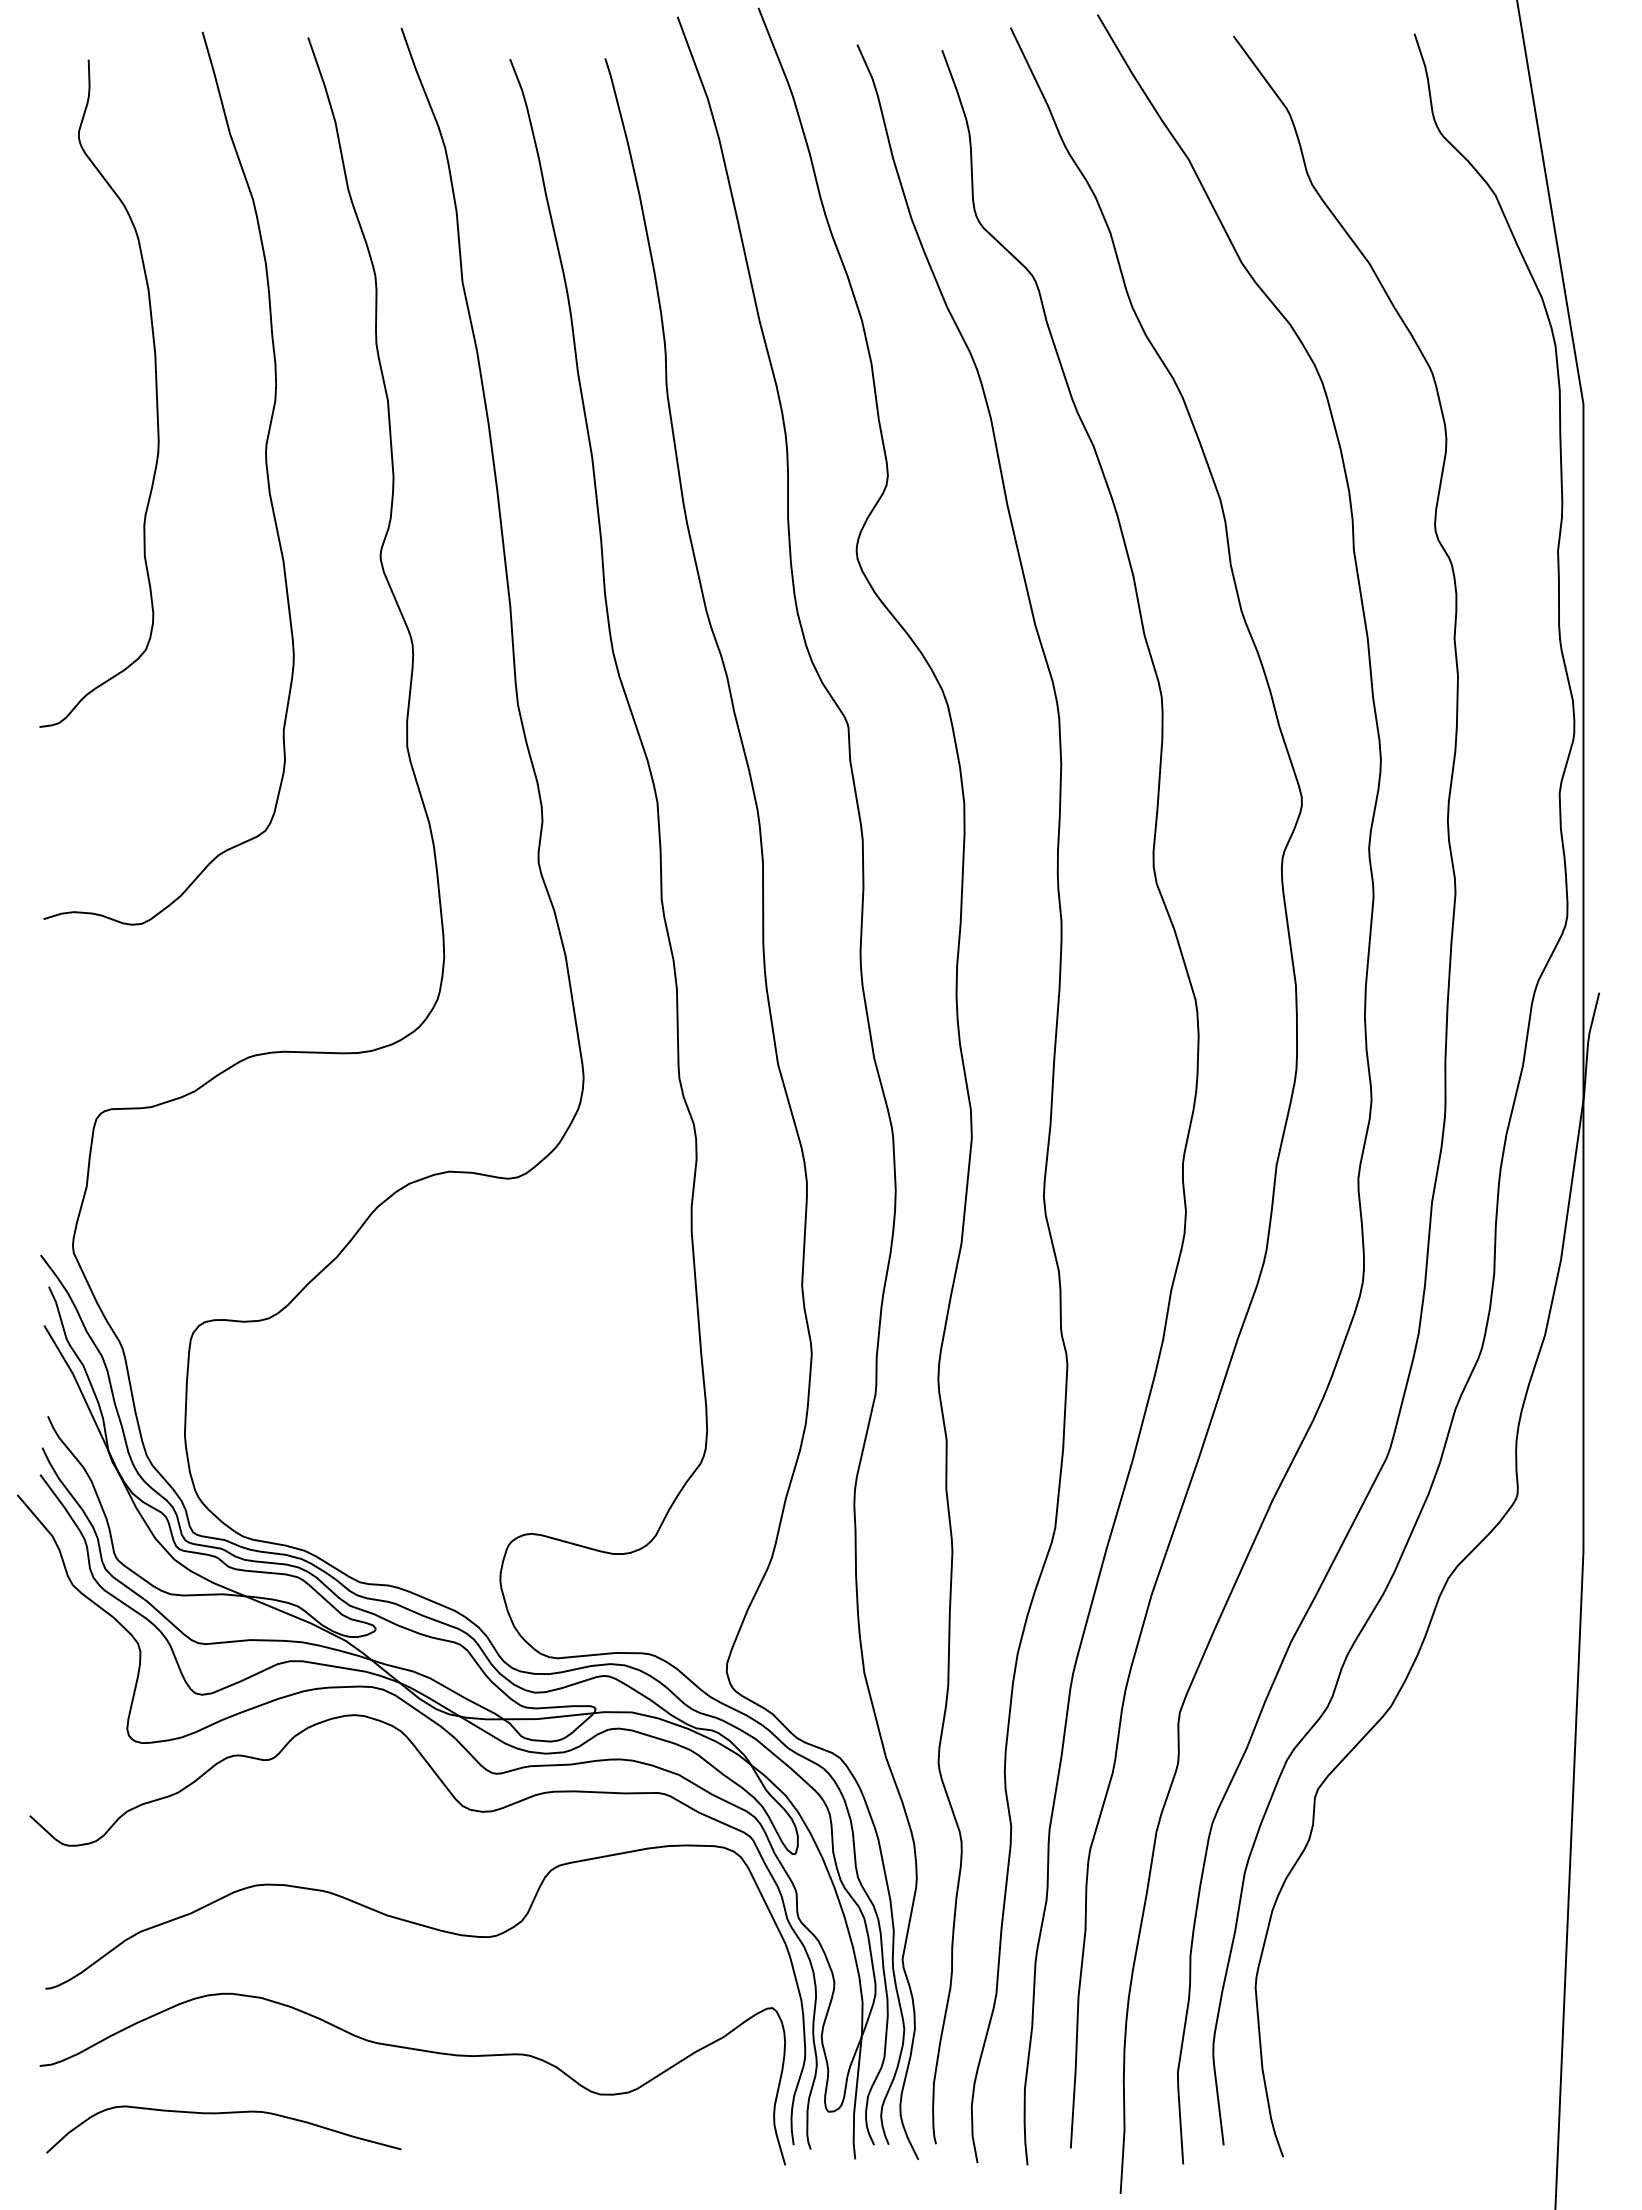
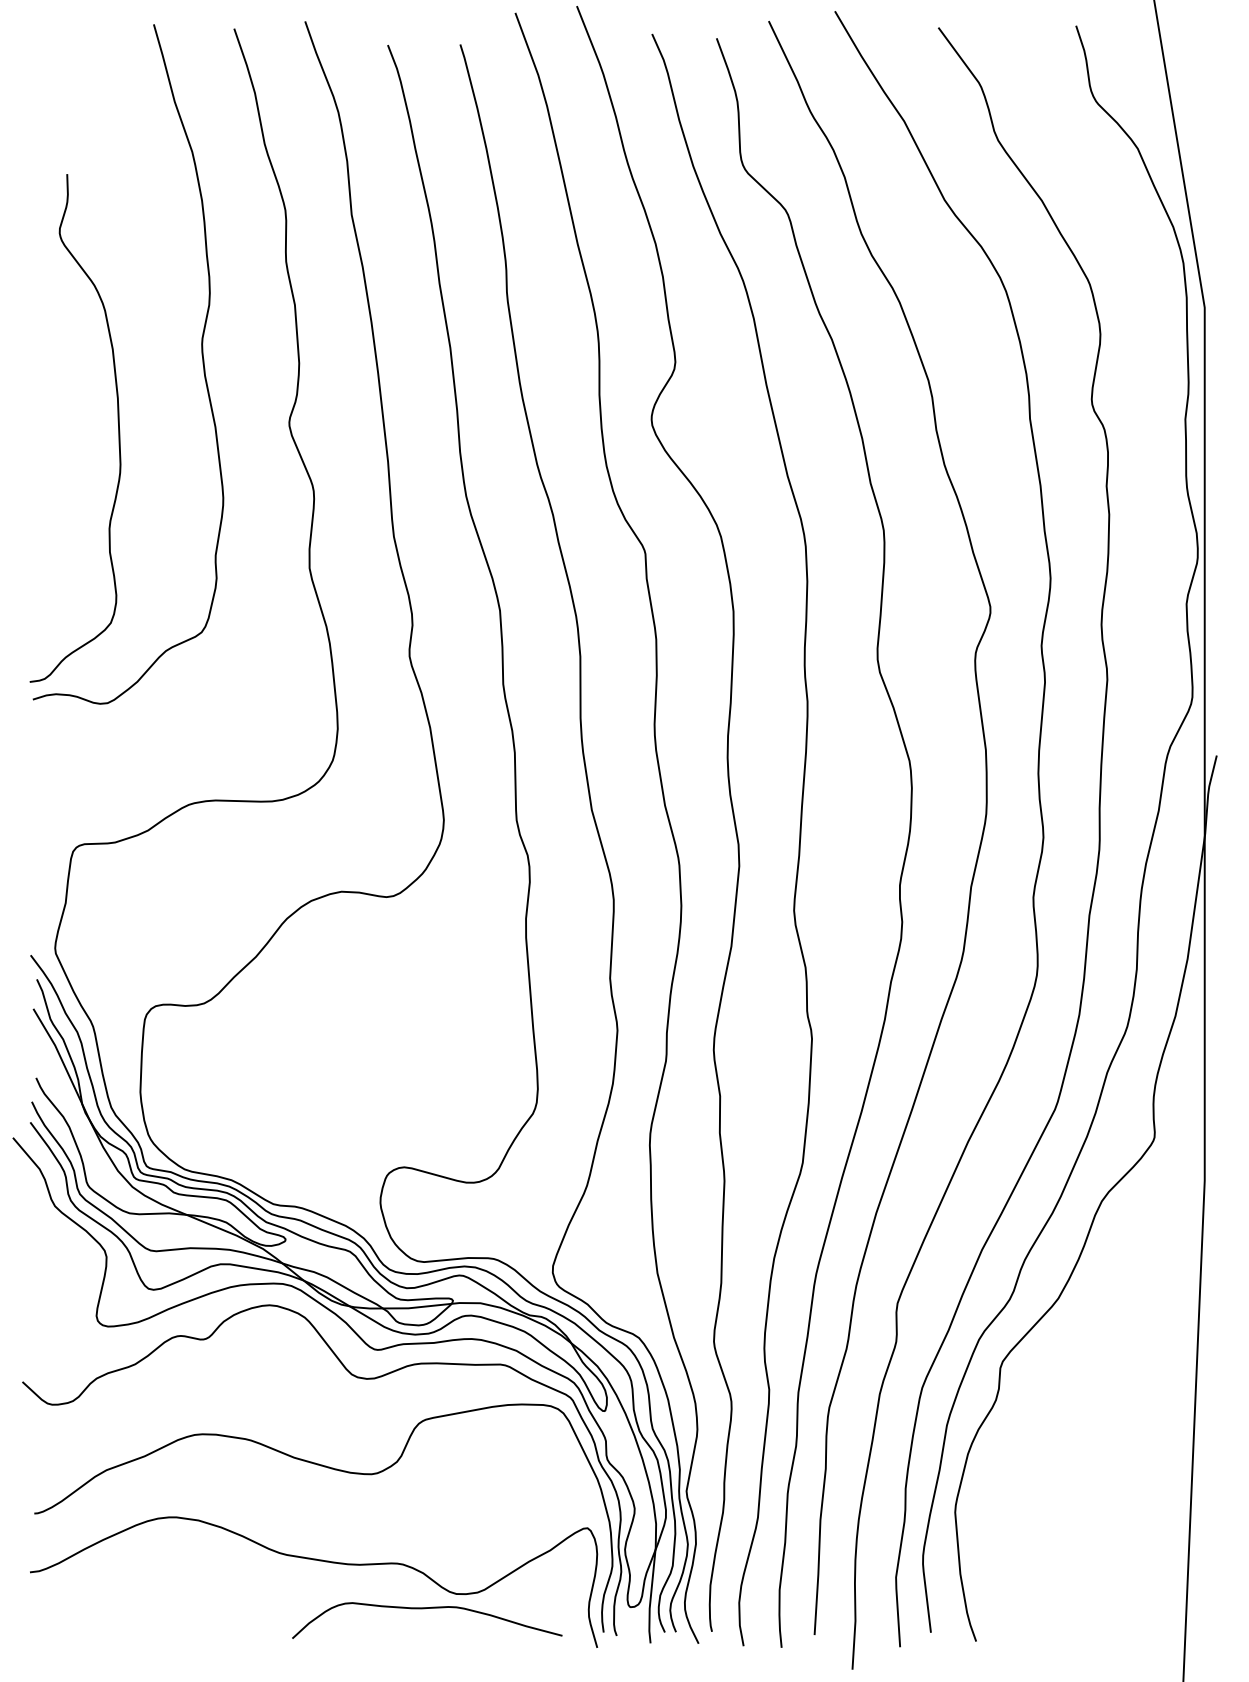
curve: (155, 392) -> (118, 427), moved
curve: (219, 2114) -> (423, 1609), moved

